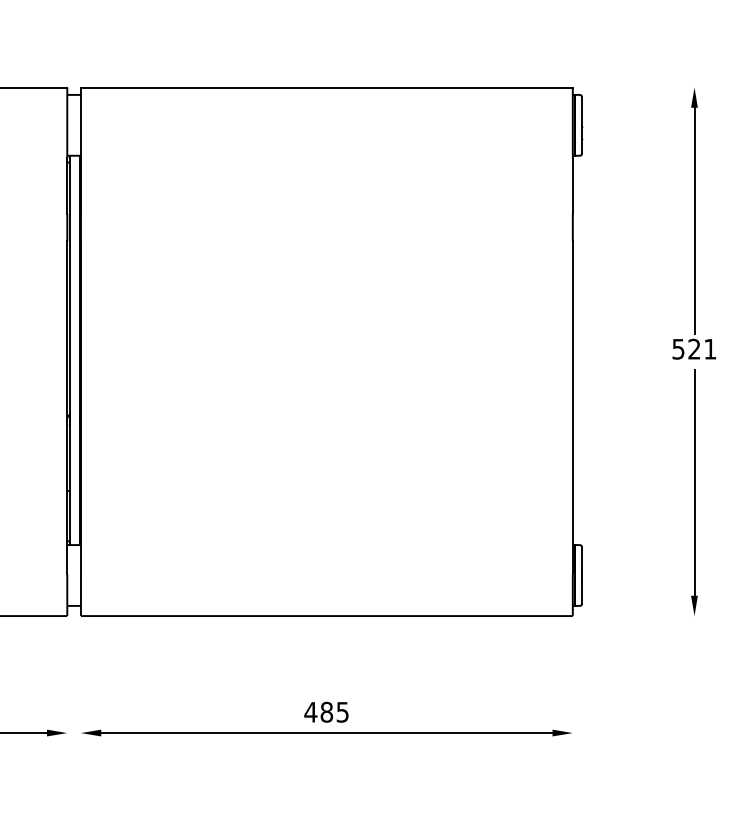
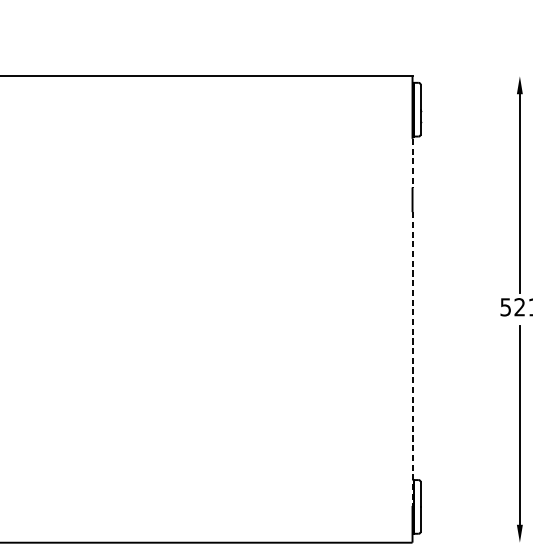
line: (572, 185) -> (412, 162), solid -> dashed
line: (572, 408) -> (412, 359), solid -> dashed

